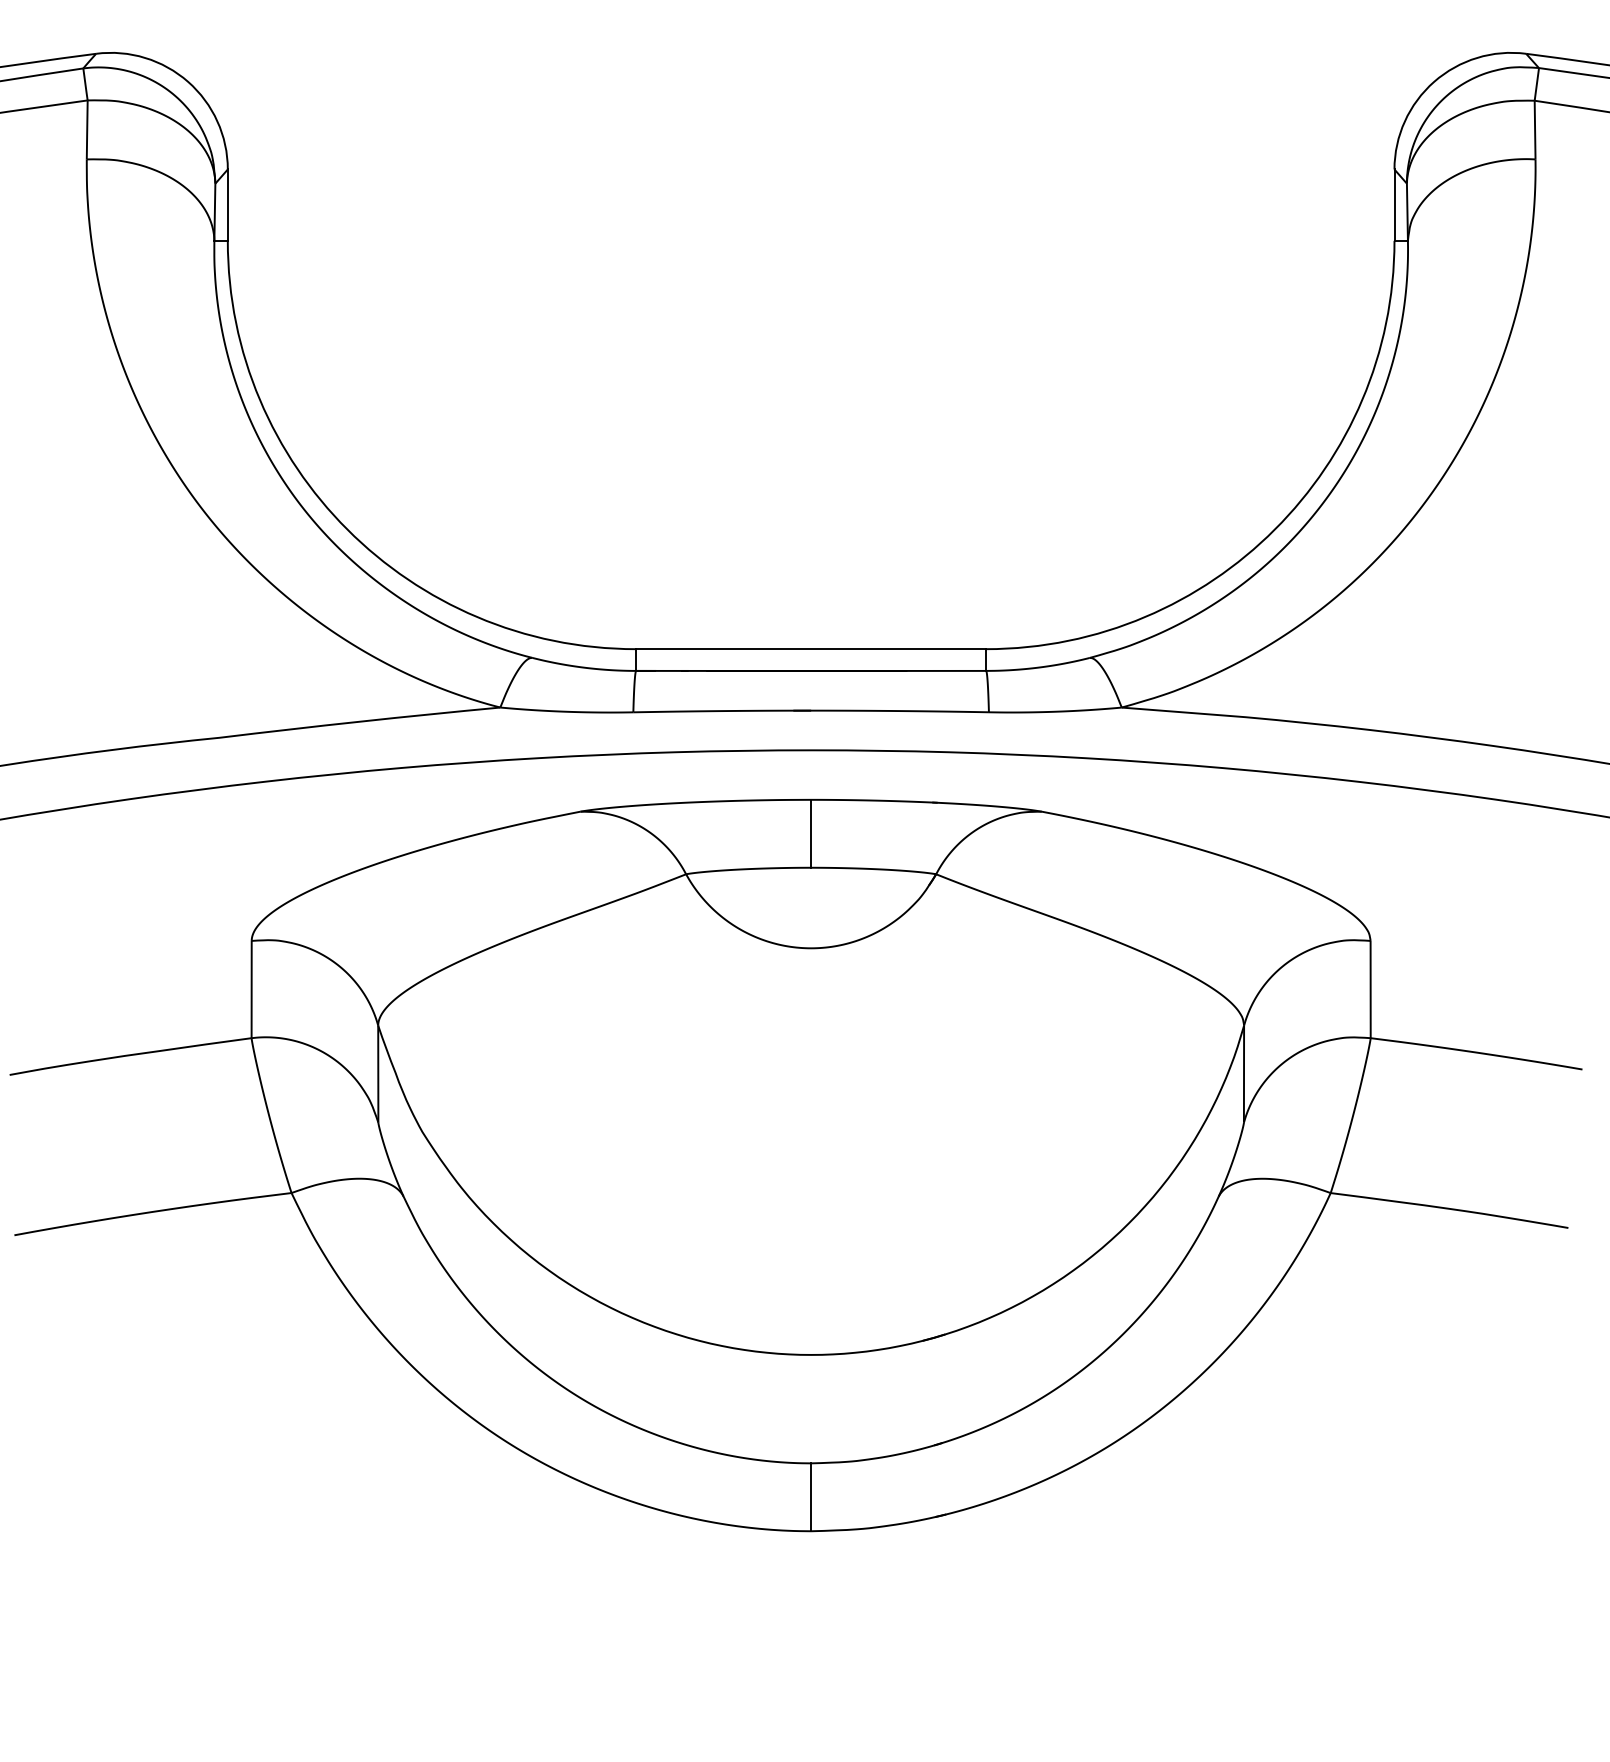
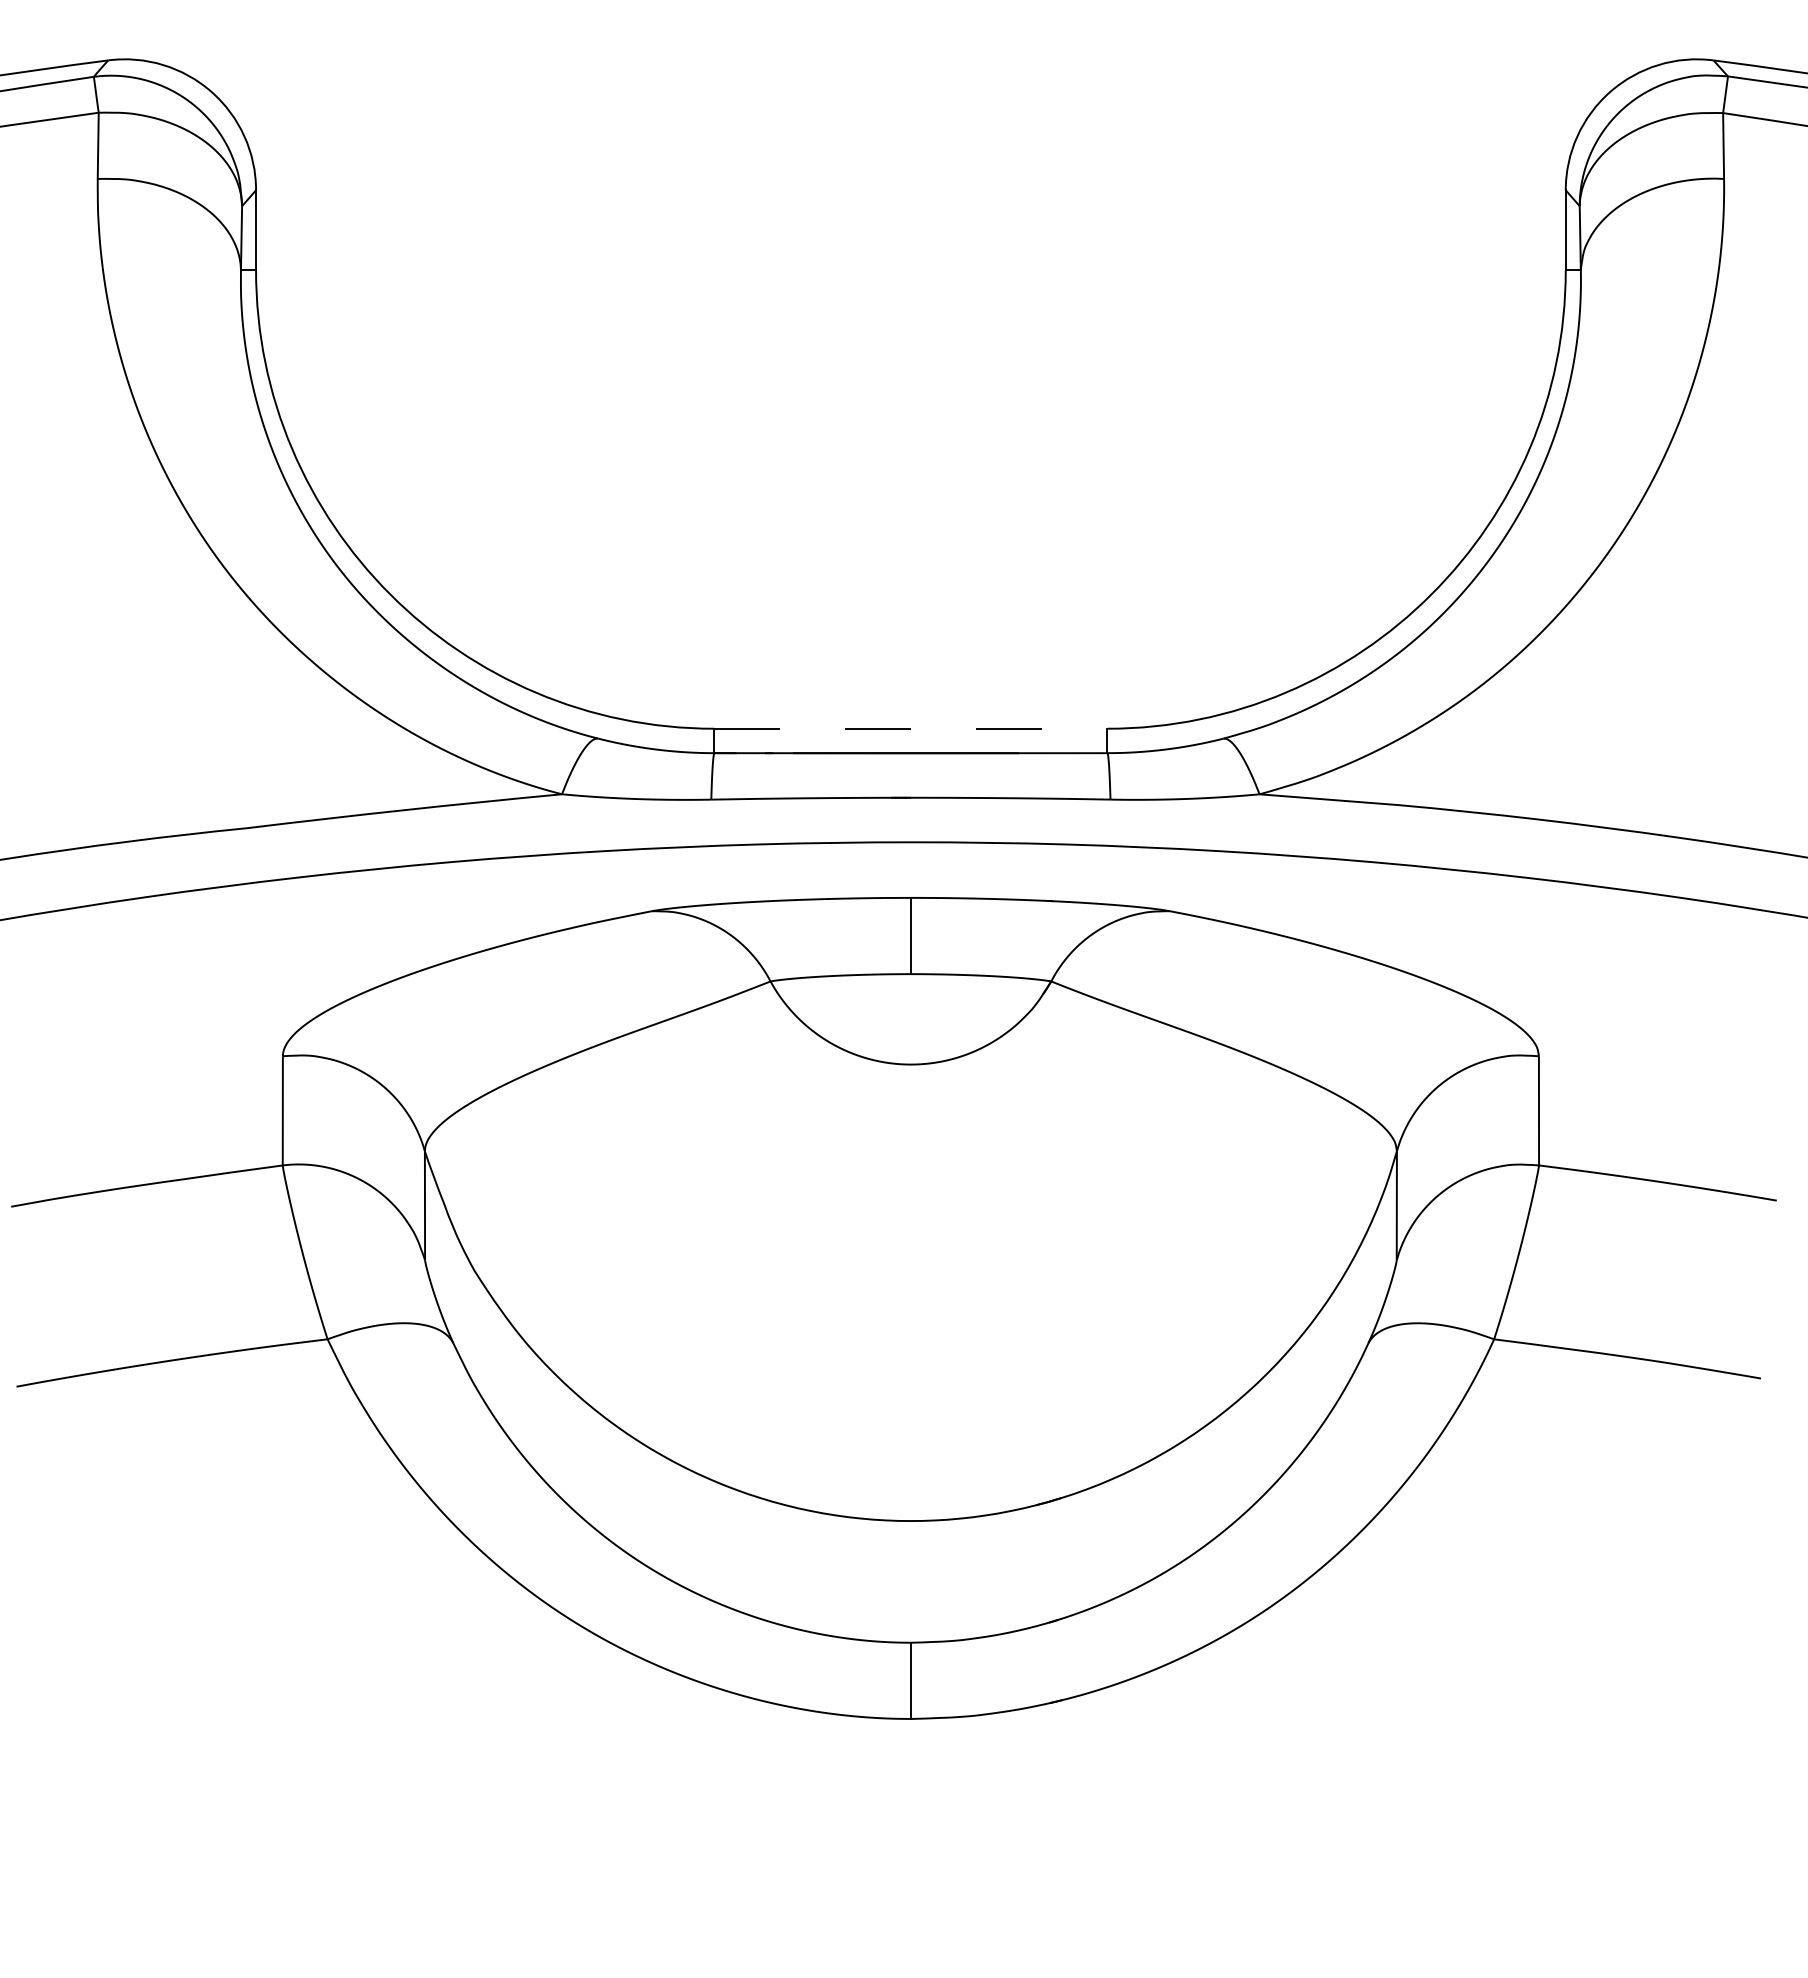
line: (811, 648) -> (911, 728), solid -> dashed

